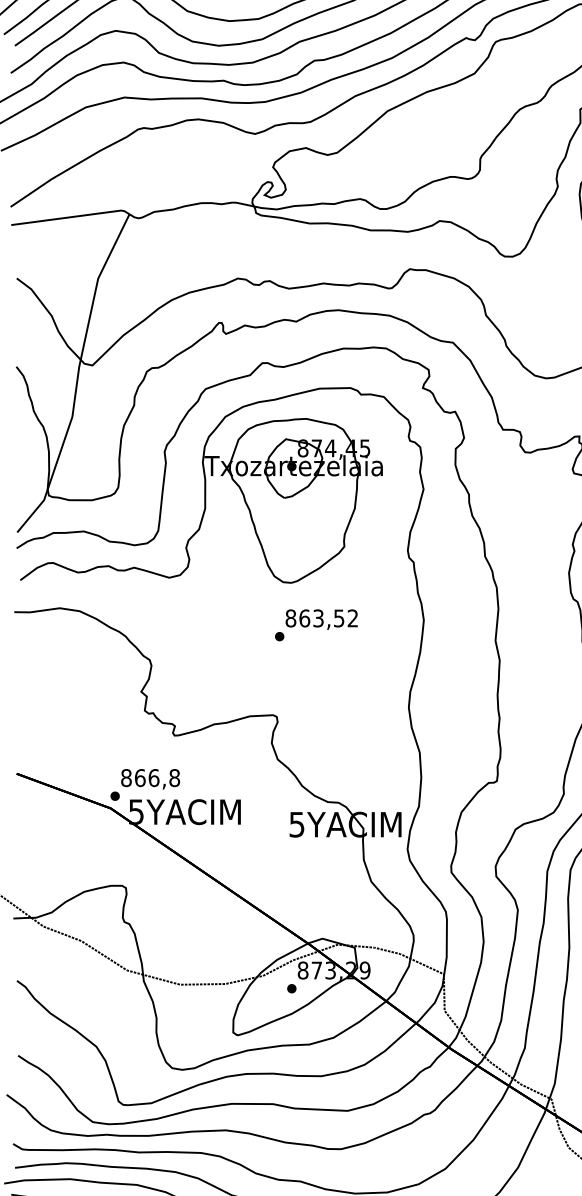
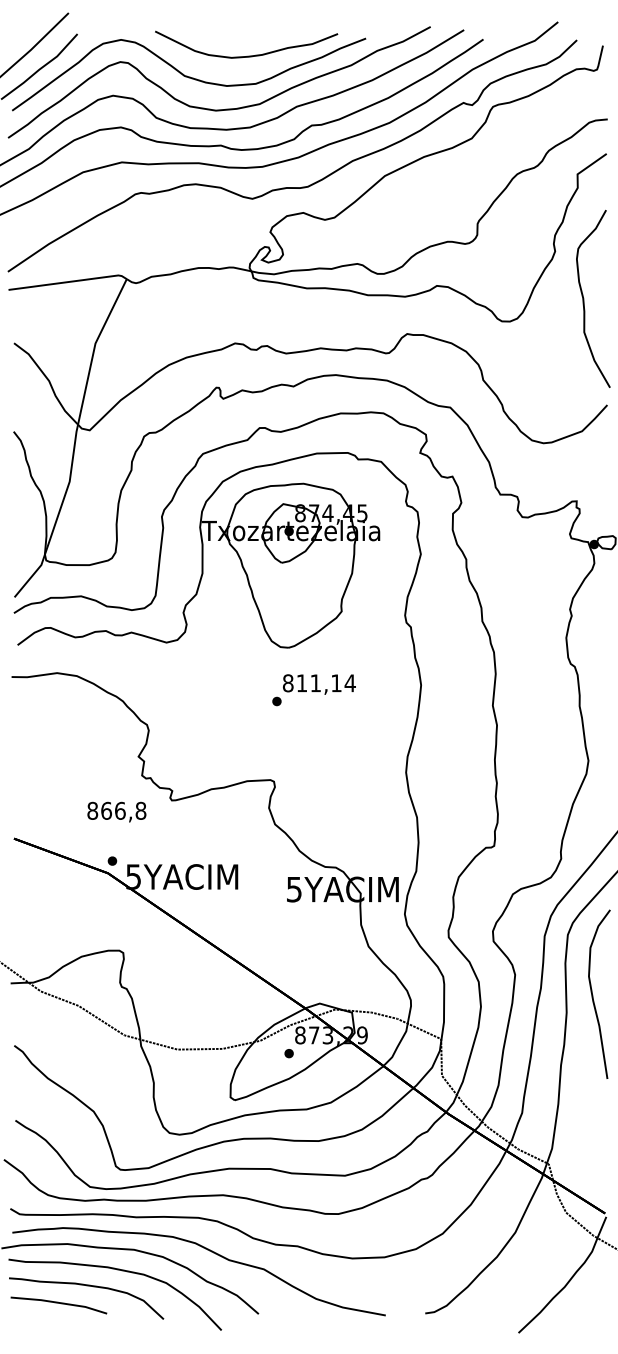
text: (328, 618) -> (325, 683), 863,52 -> 811,14
text: (150, 778) -> (116, 811), moved

